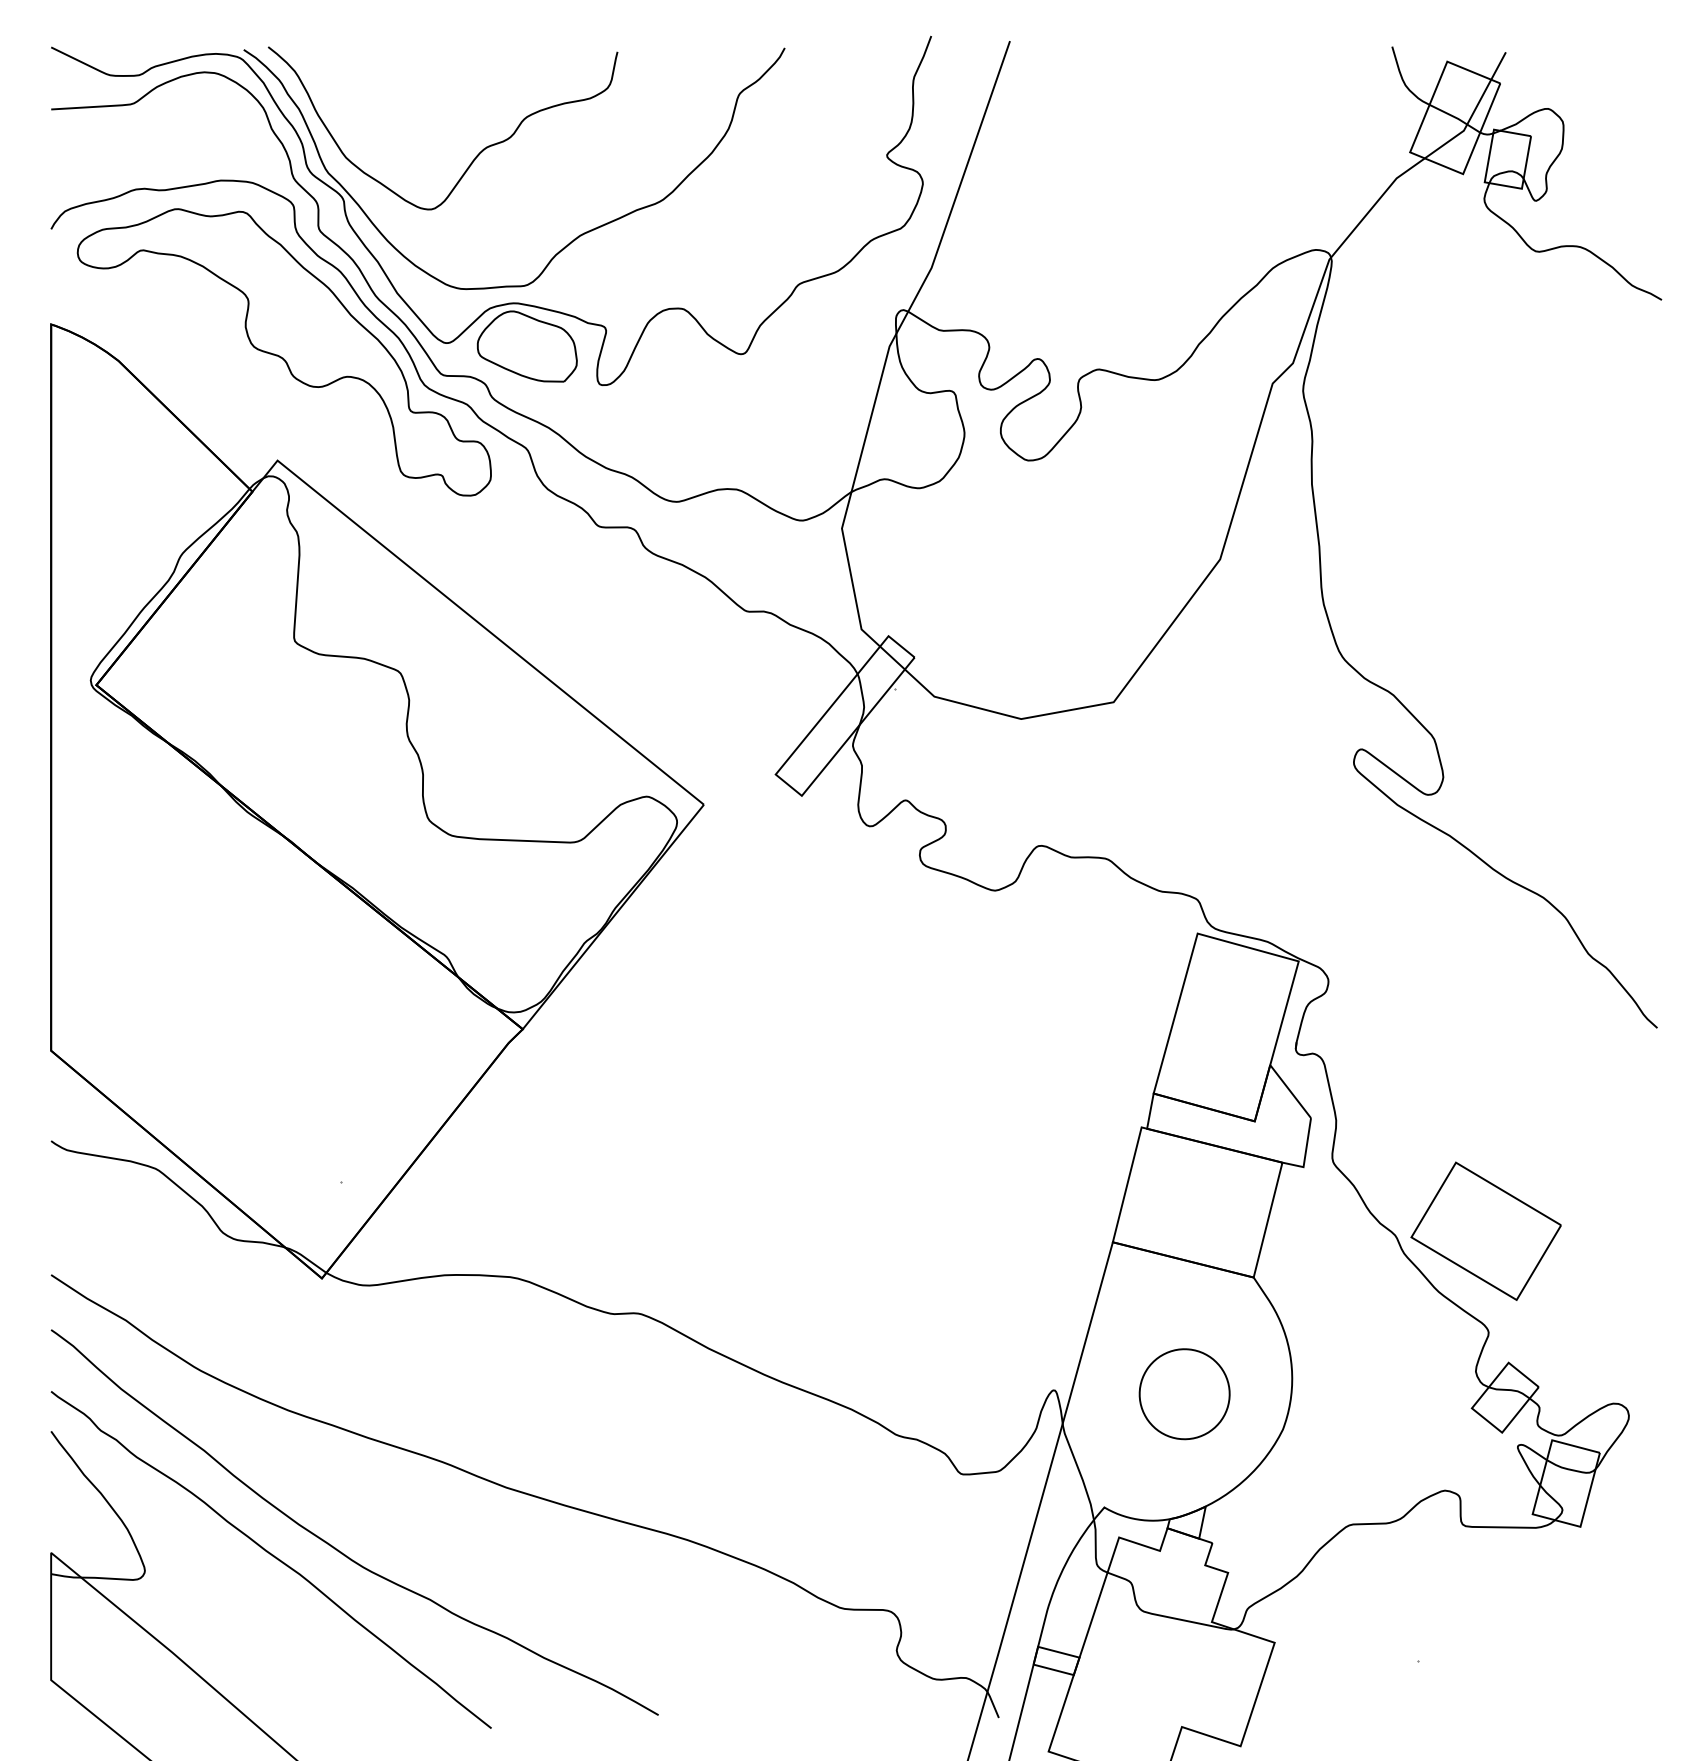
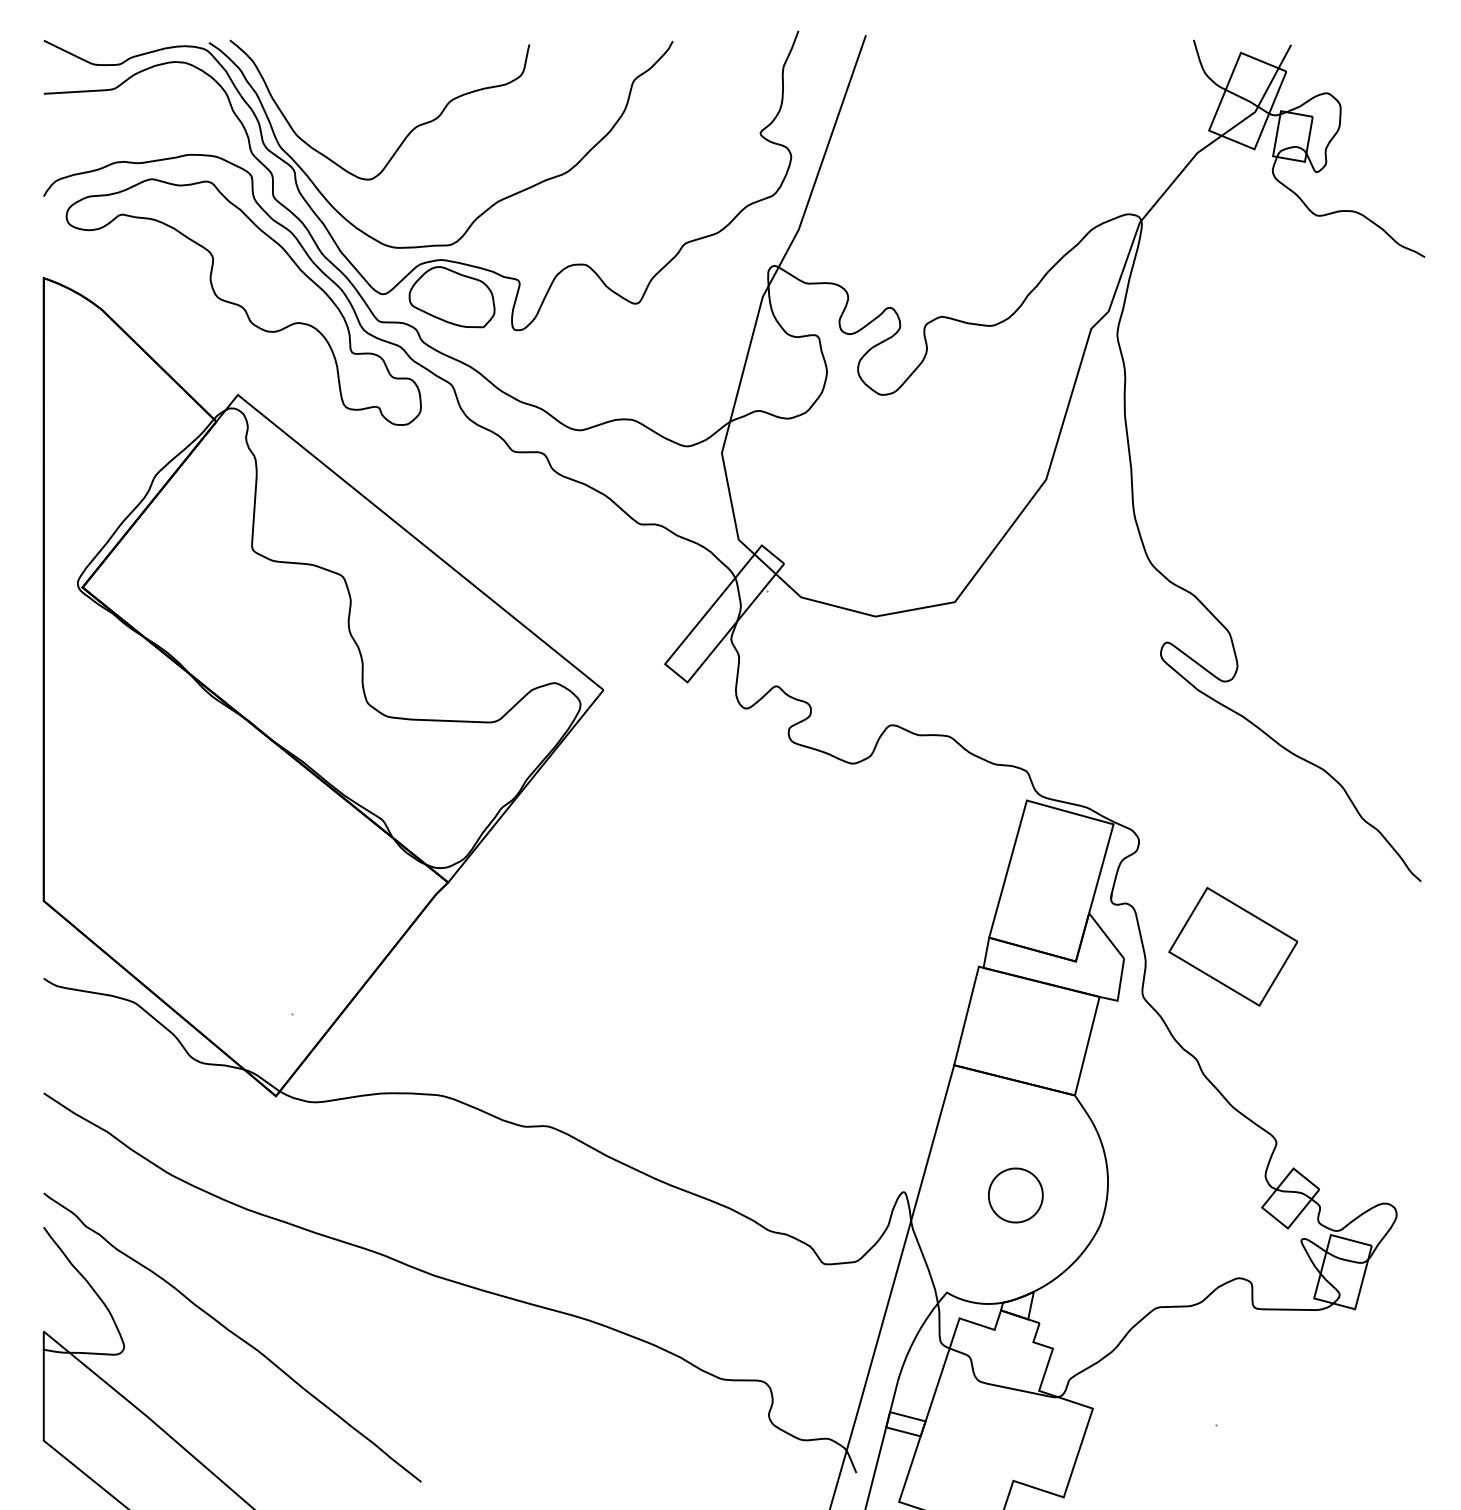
part: (1486, 1230) -> (1233, 946), moved
part: (1184, 1394) -> (1015, 1195), size x0.7
curve: (335, 1546) -> (287, 1326), removed

